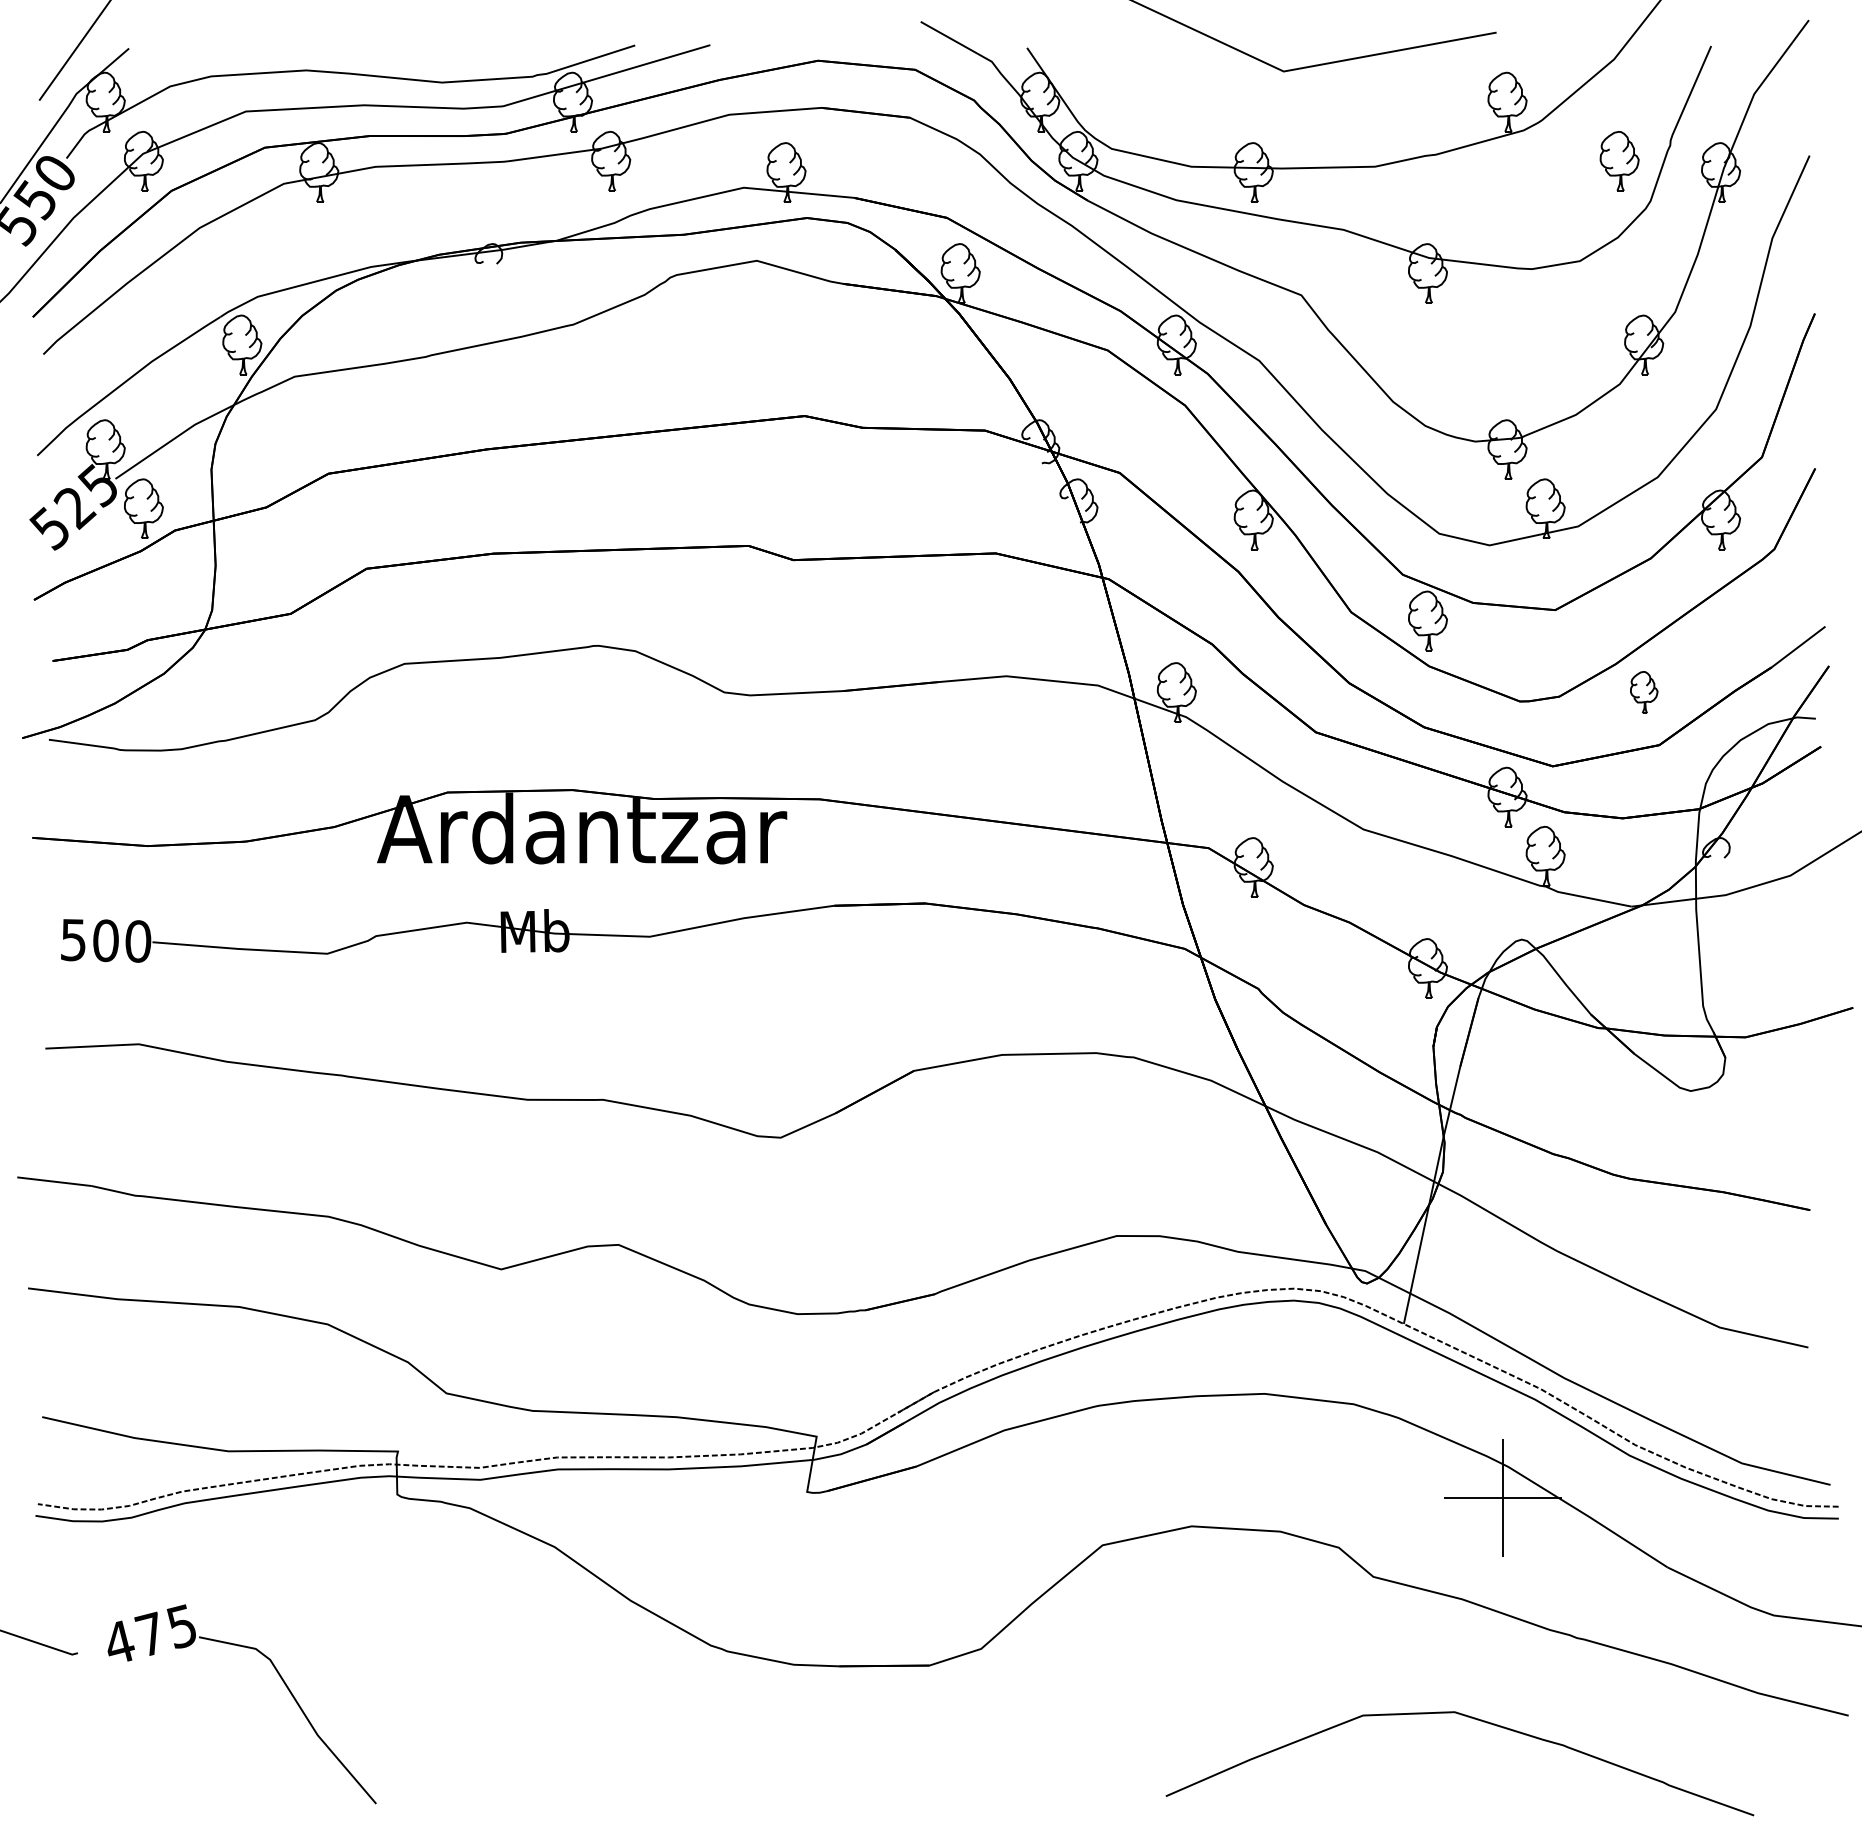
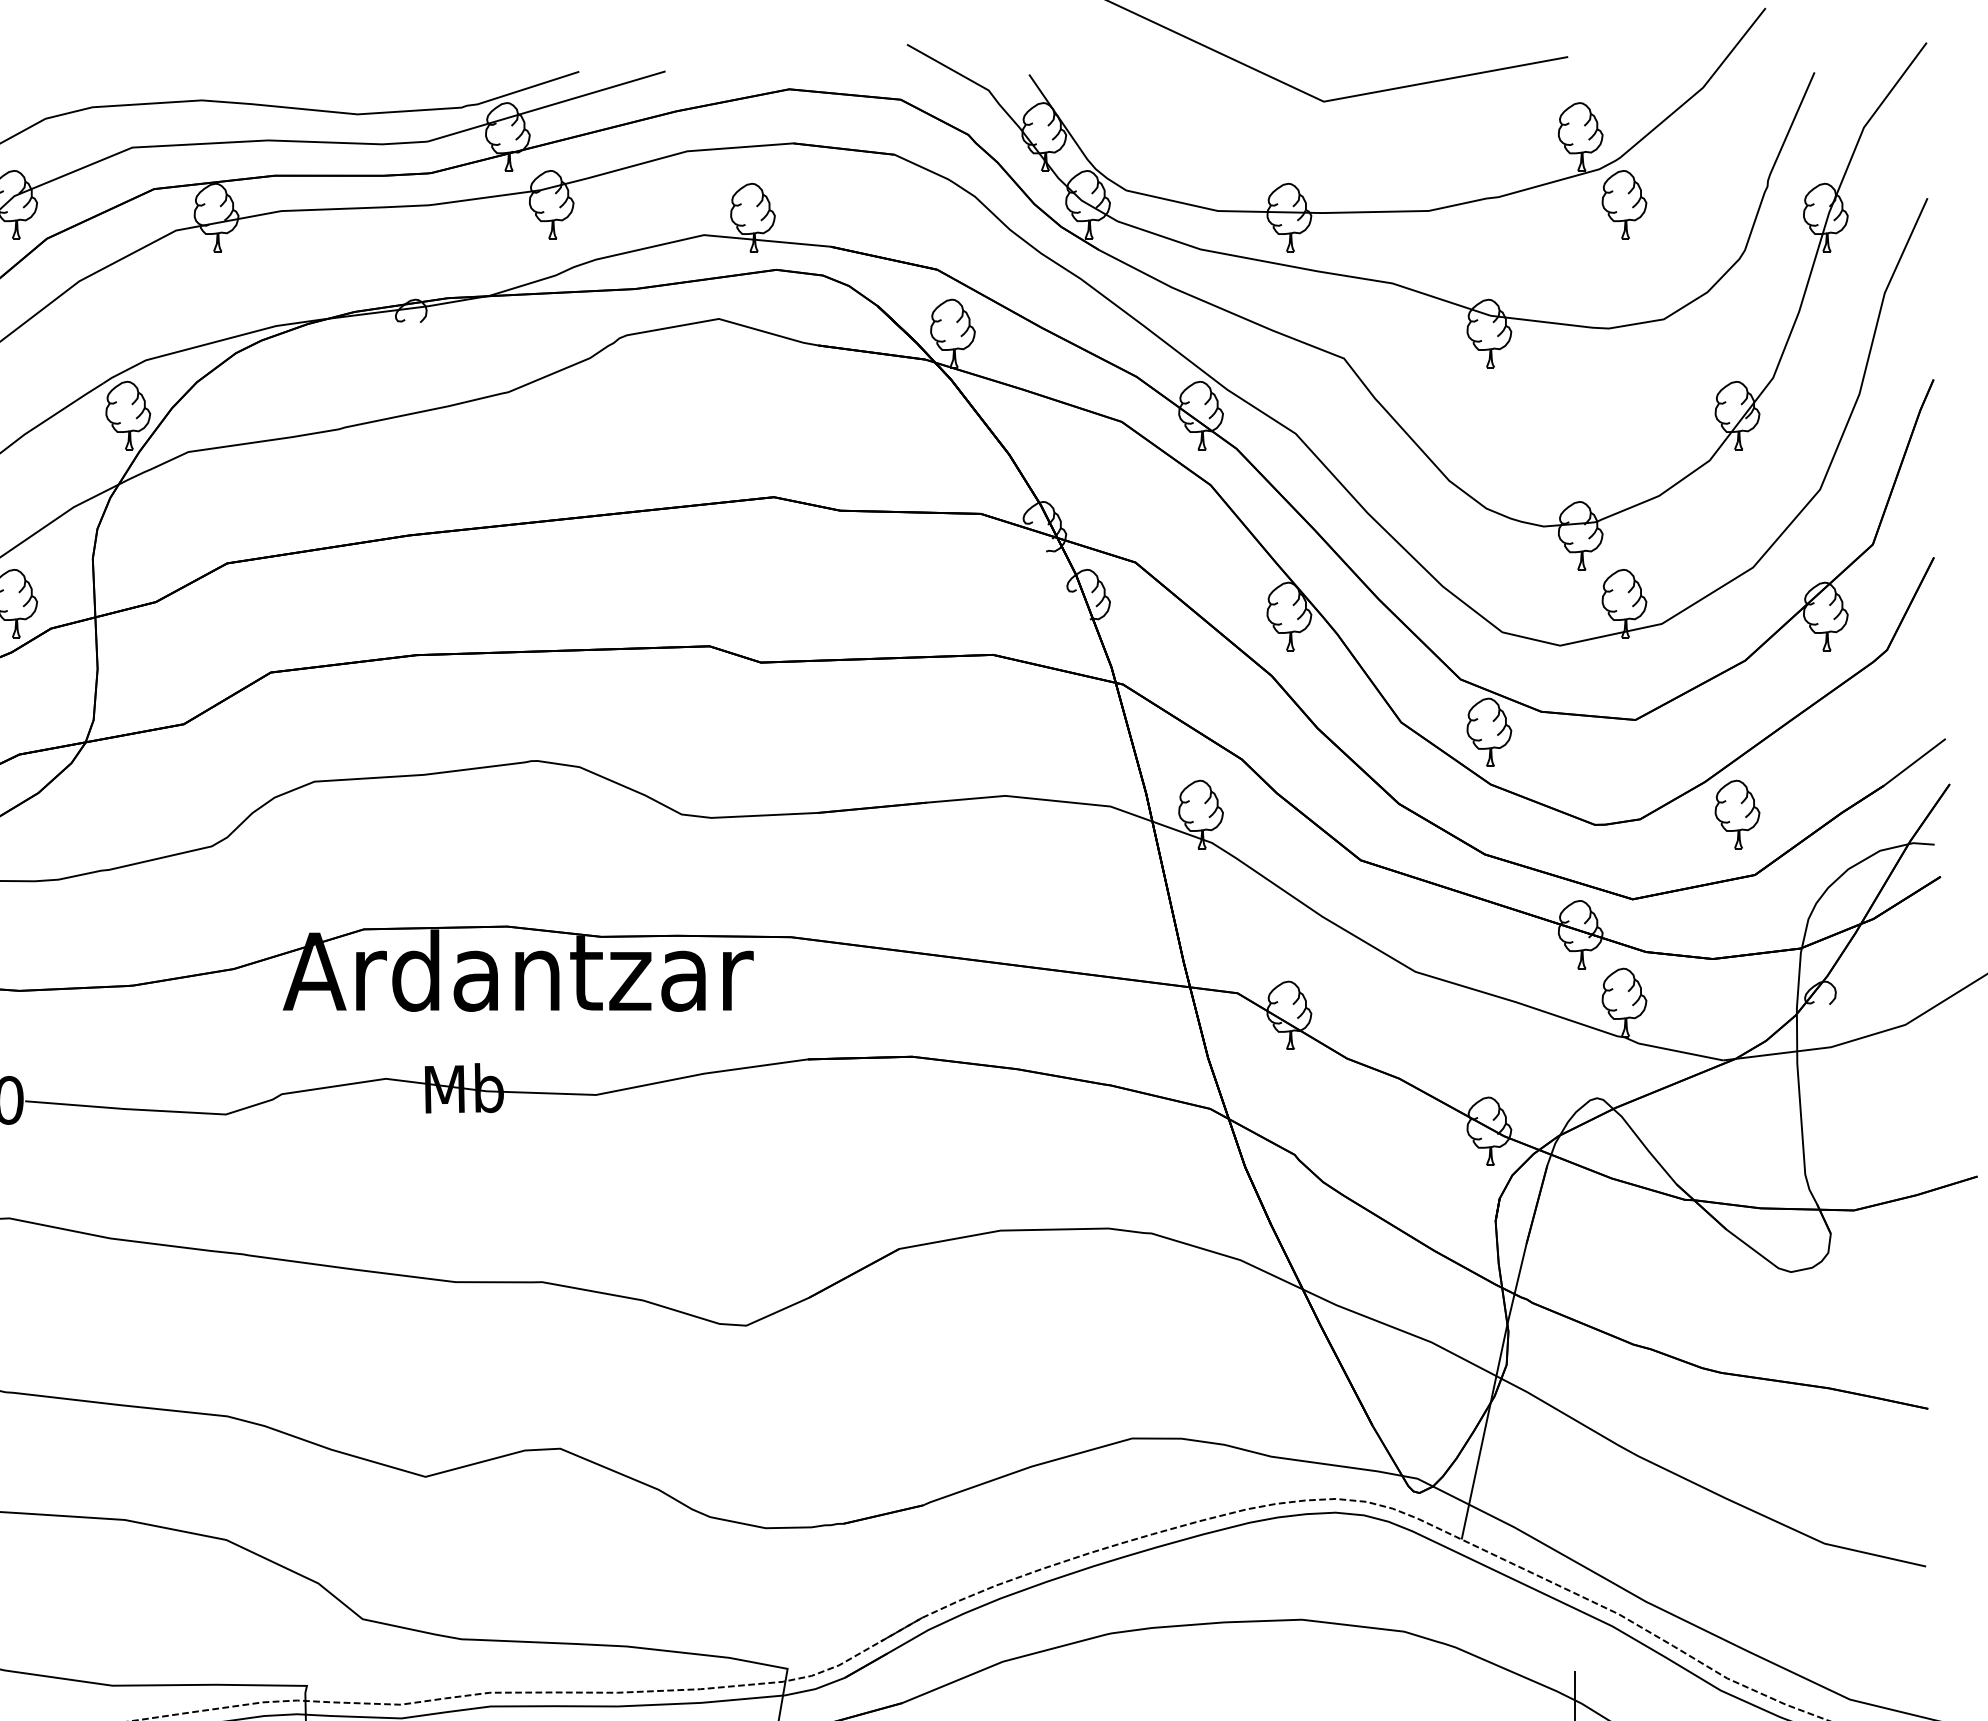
part: (1619, 161) -> (1624, 204), moved
part: (1644, 692) -> (1737, 814), size x1.43

